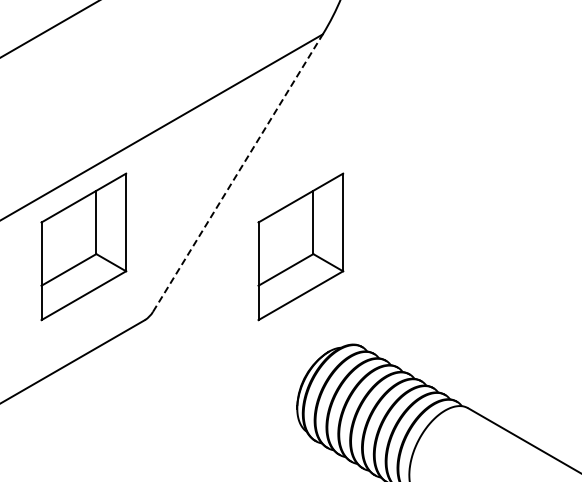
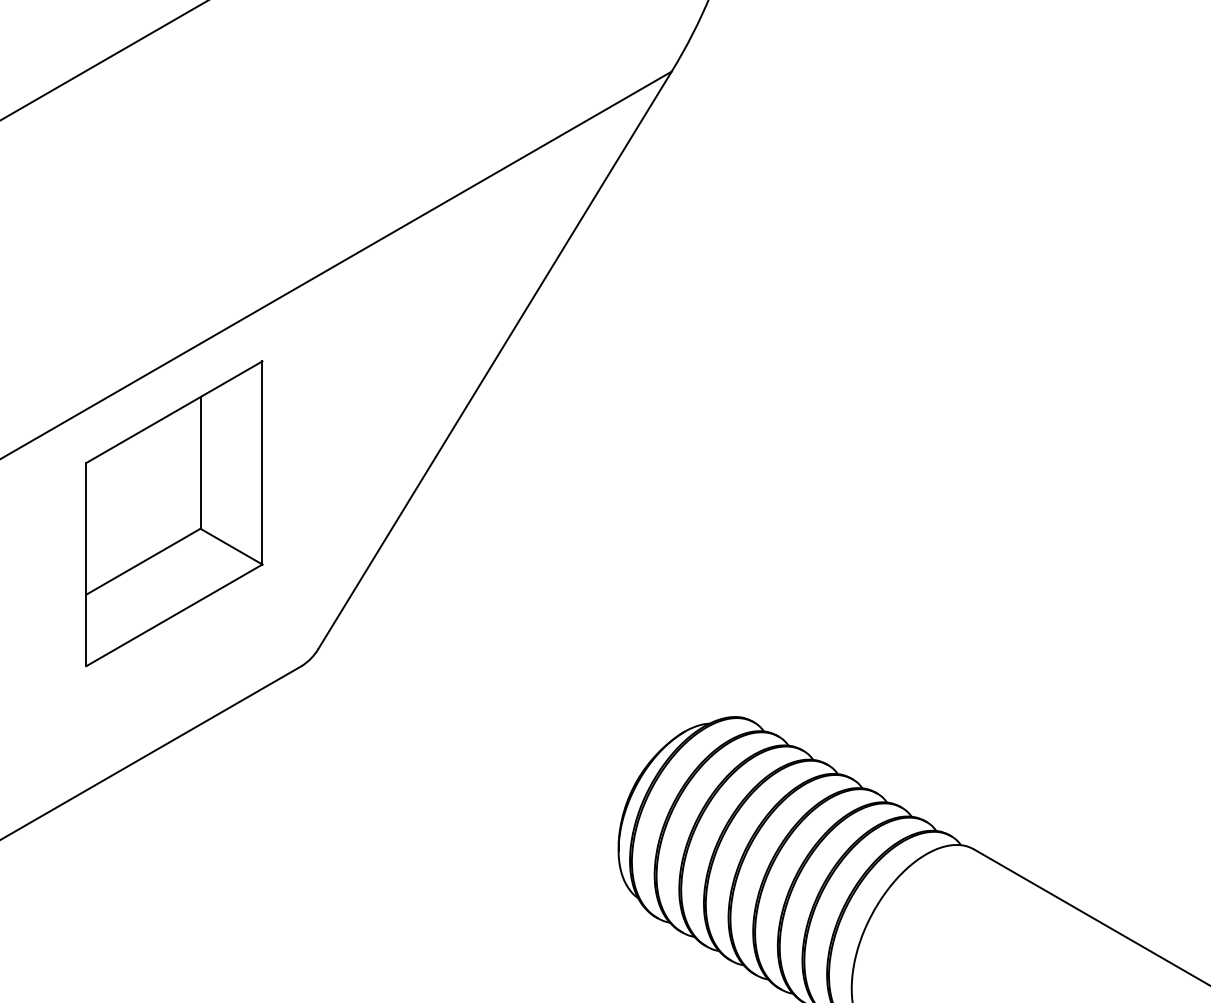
line: (237, 173) -> (494, 361), dashed -> solid
part: (300, 246) -> (625, 512), removed

